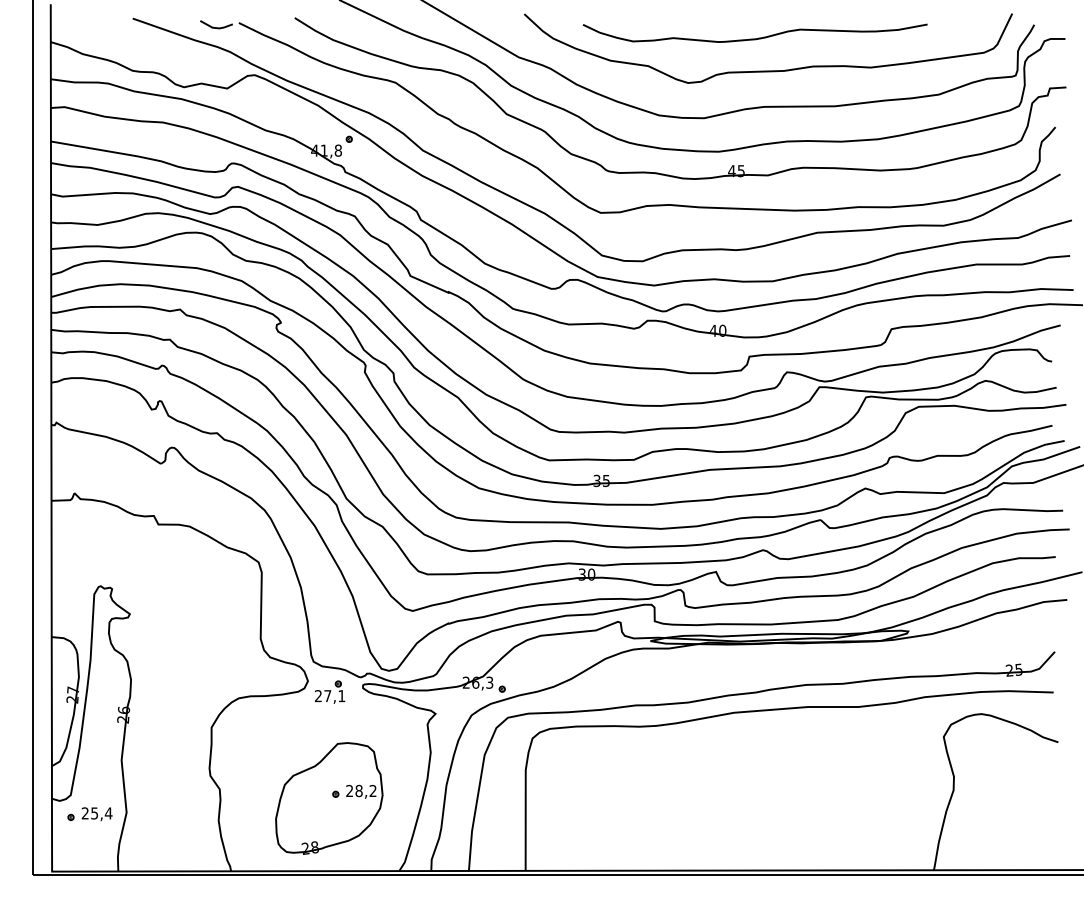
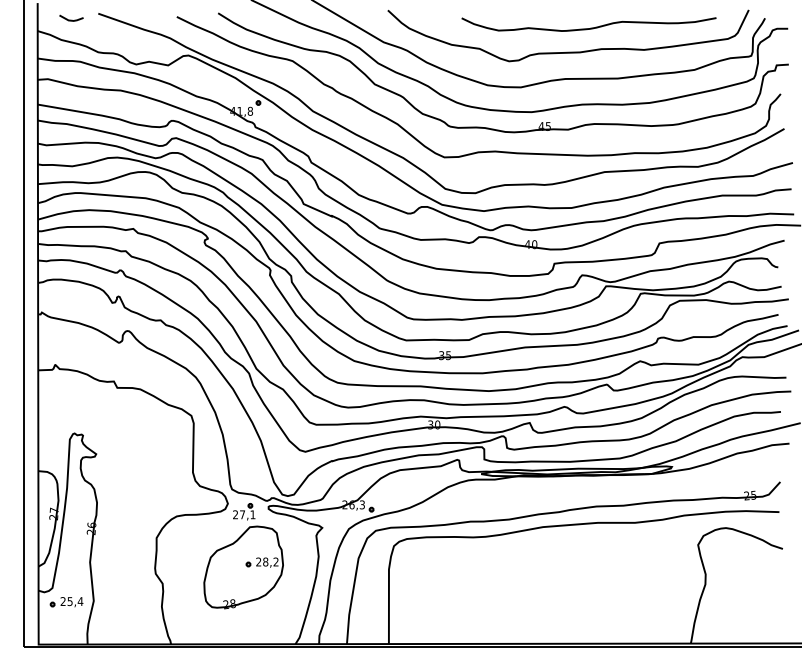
line: (216, 27) -> (71, 20), moved
curve: (754, 38) -> (588, 28), moved
part: (329, 798) -> (243, 567), moved

